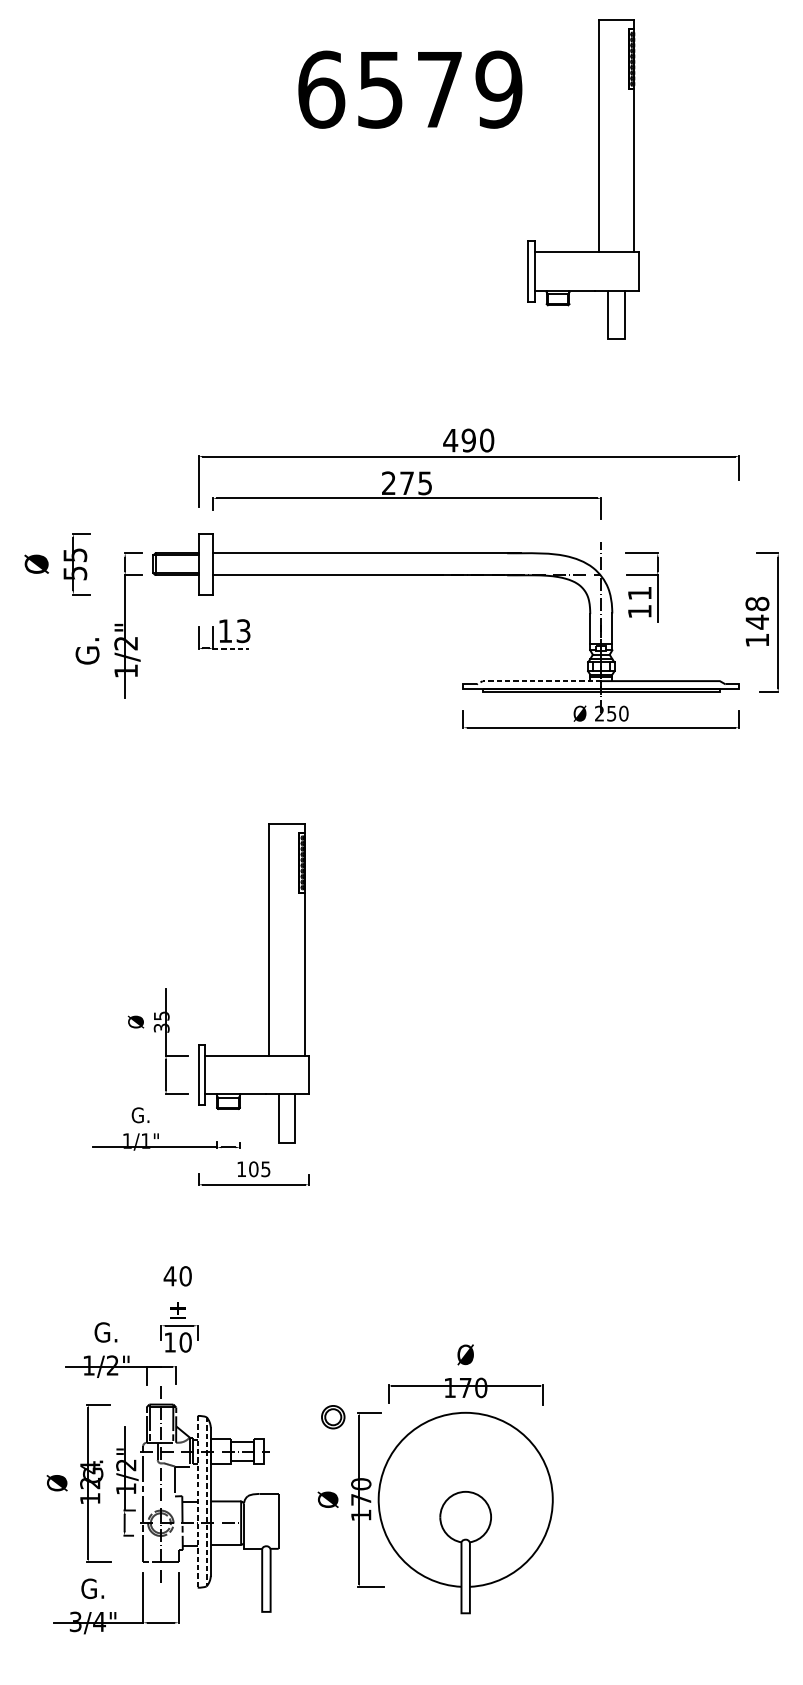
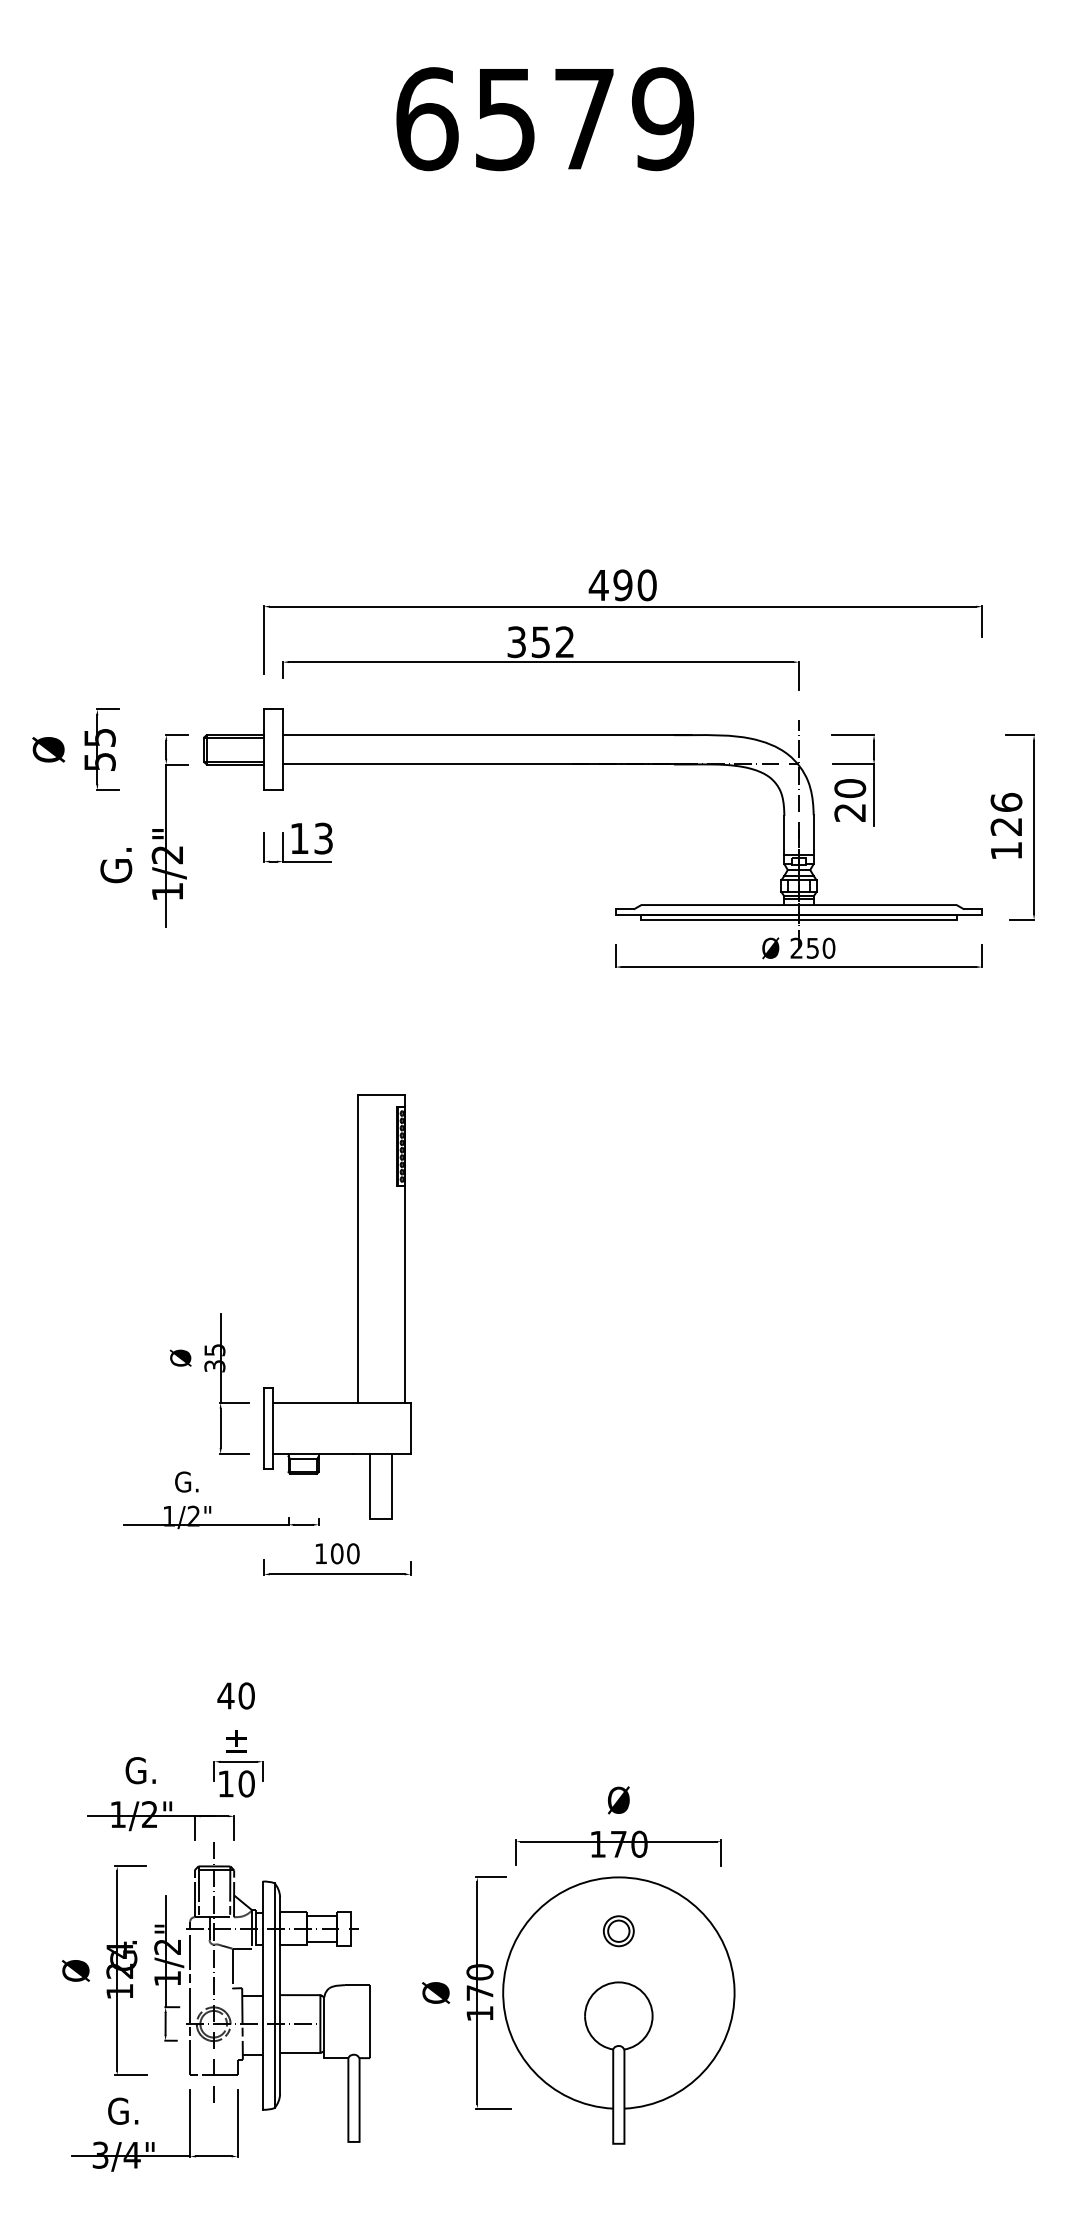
part: (598, 179) -> (795, 238), removed
text: (406, 483) -> (540, 642), 275 -> 352
text: (640, 602) -> (850, 800), 11 -> 20
text: (757, 612) -> (1006, 814), 148 -> 126
line: (230, 648) -> (306, 861), dashed -> solid
line: (538, 681) -> (715, 905), dashed -> solid
text: (145, 1140) -> (193, 1515), 1/1" -> 1/2"
text: (266, 1169) -> (353, 1553), 105 -> 100
part: (333, 1417) -> (618, 1931), moved
line: (197, 1502) -> (262, 1996), dashed -> solid
line: (206, 1502) -> (274, 1996), dashed -> solid

